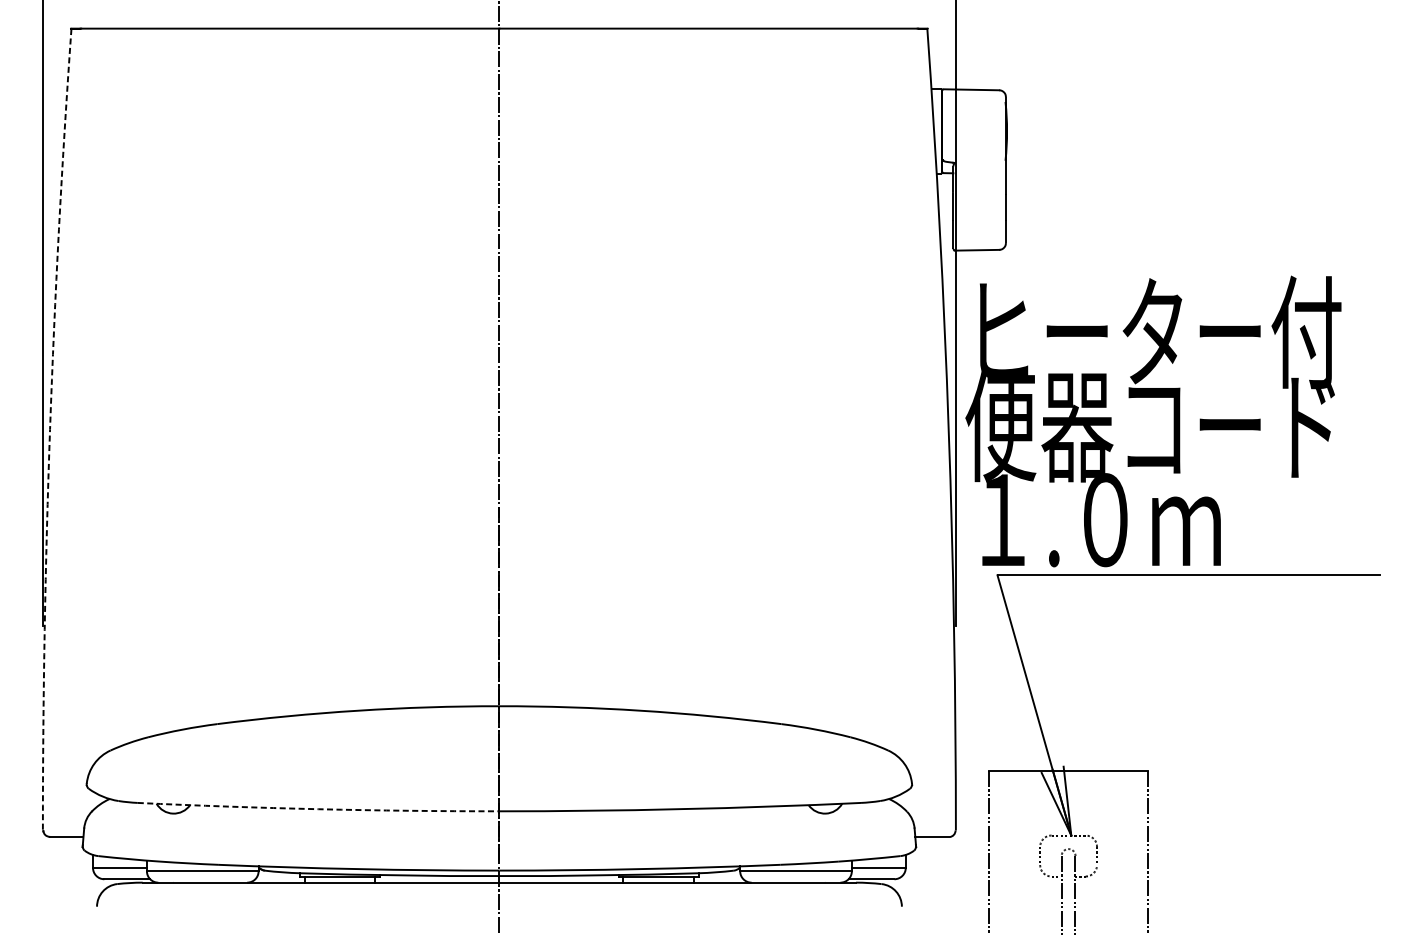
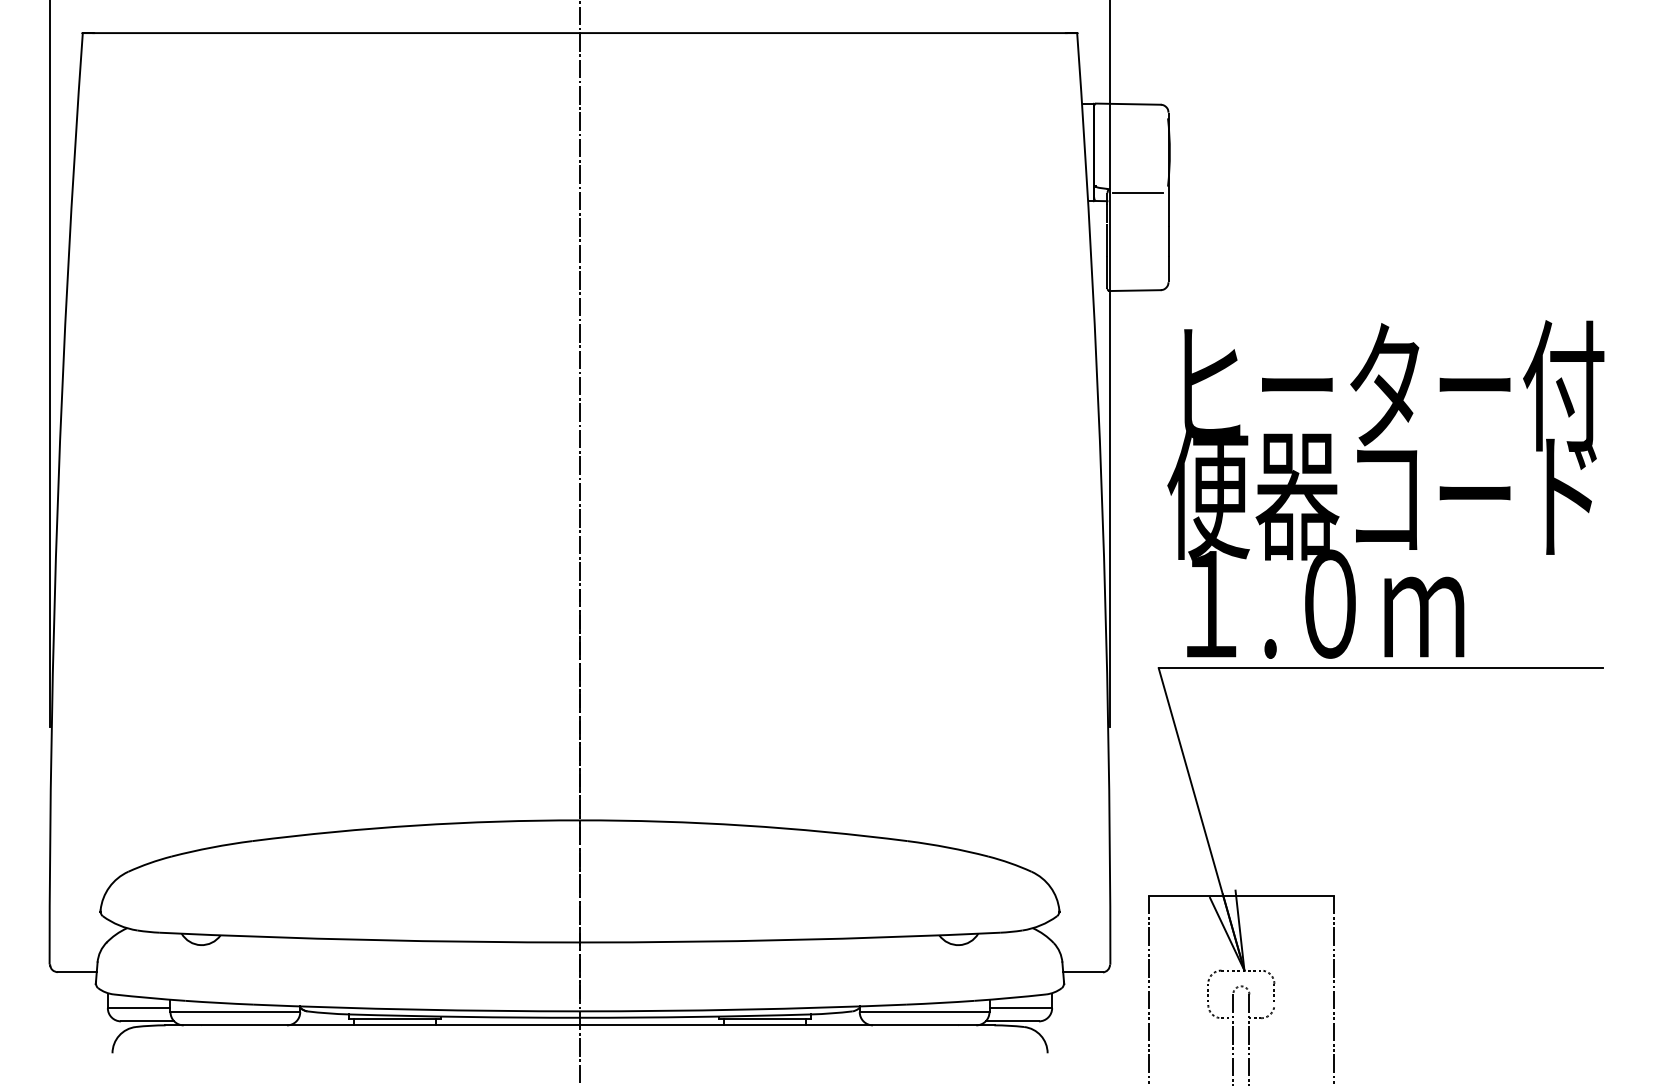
line: (979, 166) -> (1137, 193), added
text: (1153, 421) -> (1385, 489), moved
arc: (49, 429) -> (57, 498), dashed -> solid
arc: (318, 809) -> (369, 940), dashed -> solid

